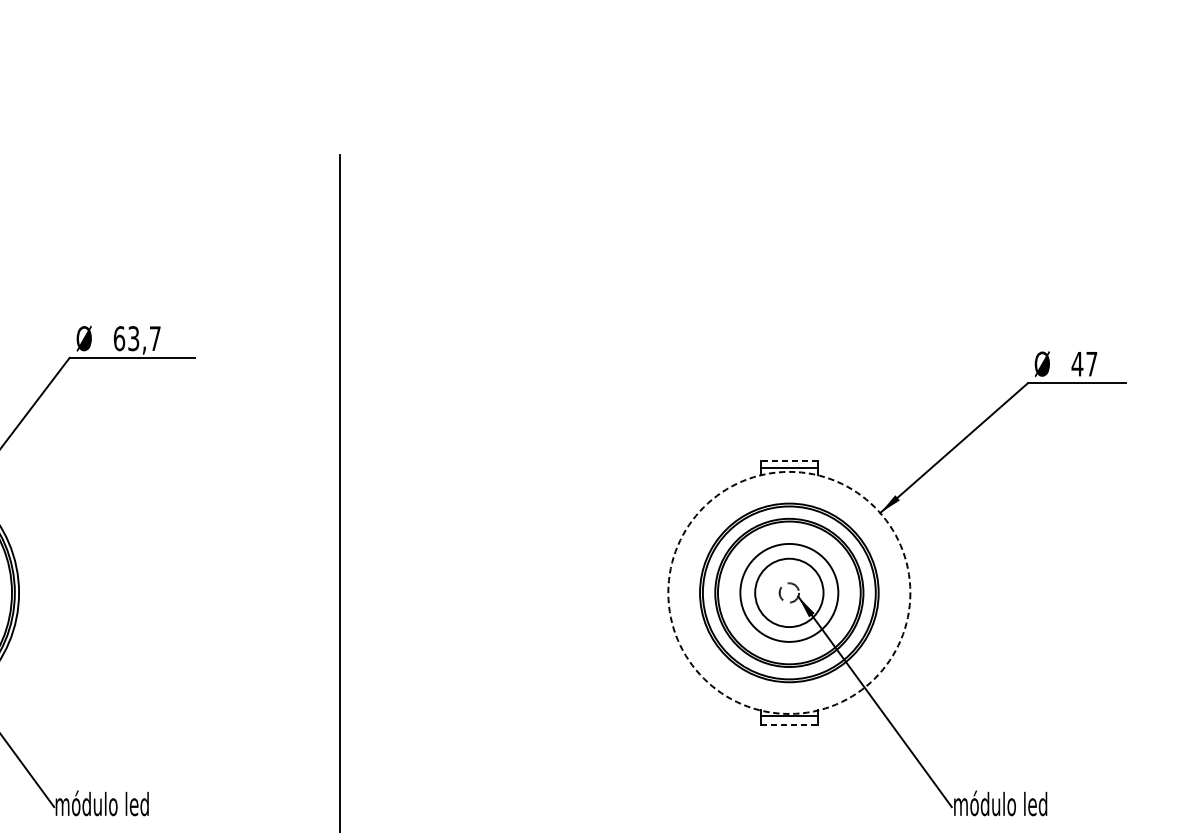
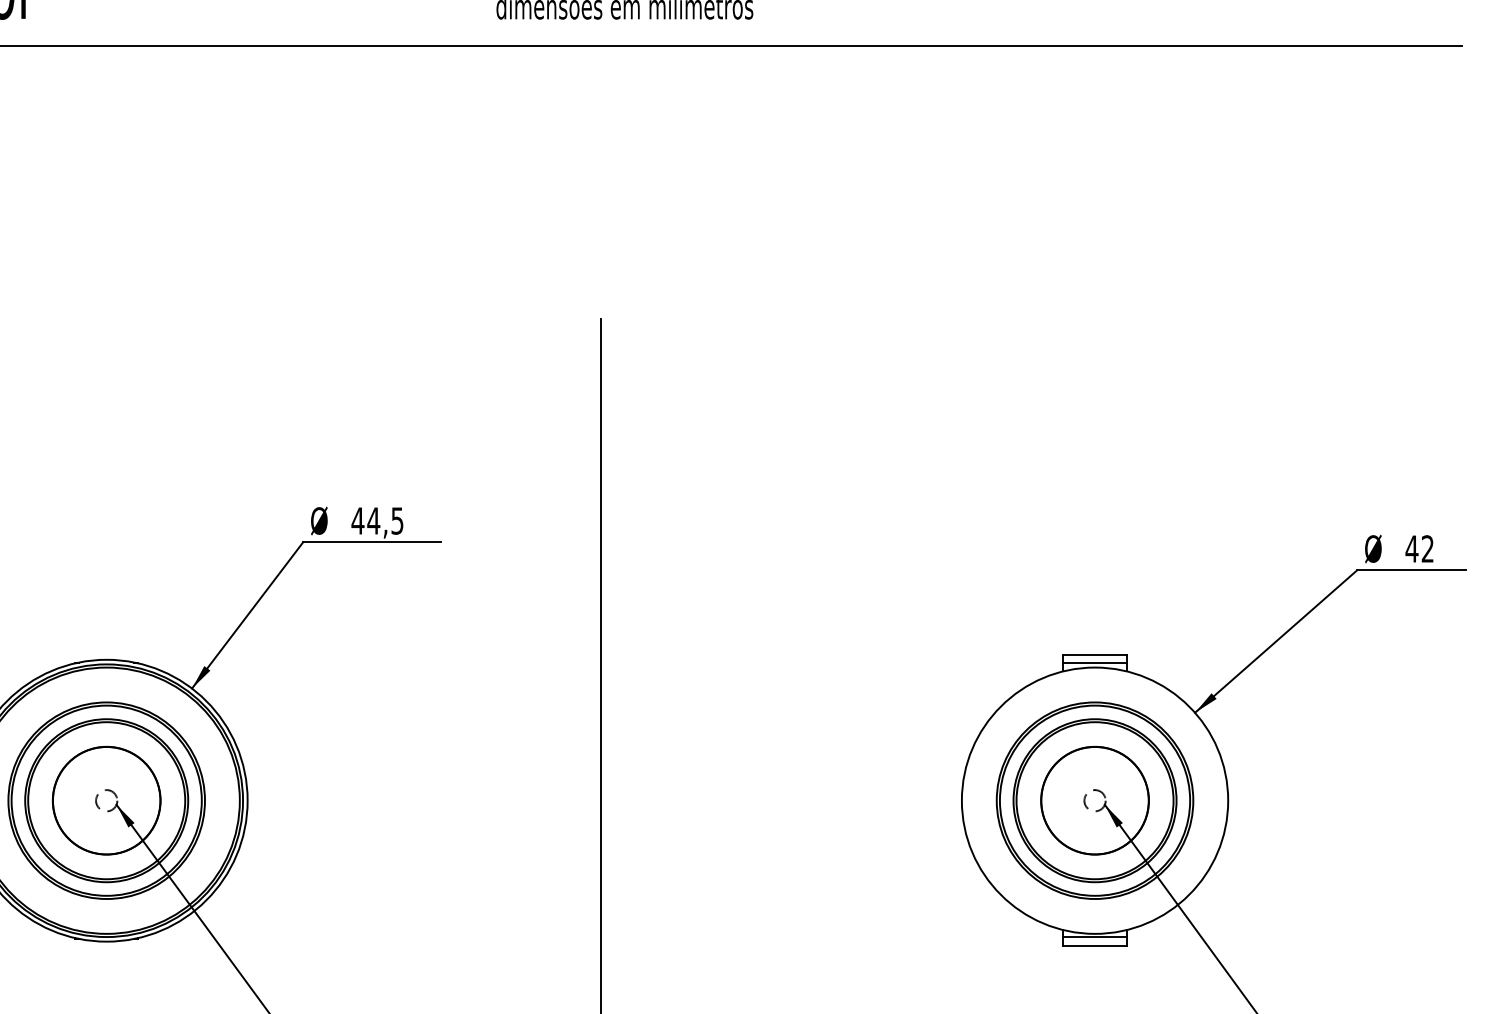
text: (137, 338) -> (377, 520), 63,7 -> 44,5
text: (1091, 363) -> (1427, 548), 47 -> 42
line: (789, 460) -> (1095, 655), dashed -> solid
circle: (788, 592) -> (1094, 800), dashed -> solid
circle: (788, 592) -> (1094, 800), size x1.43
line: (789, 725) -> (1095, 946), dashed -> solid

